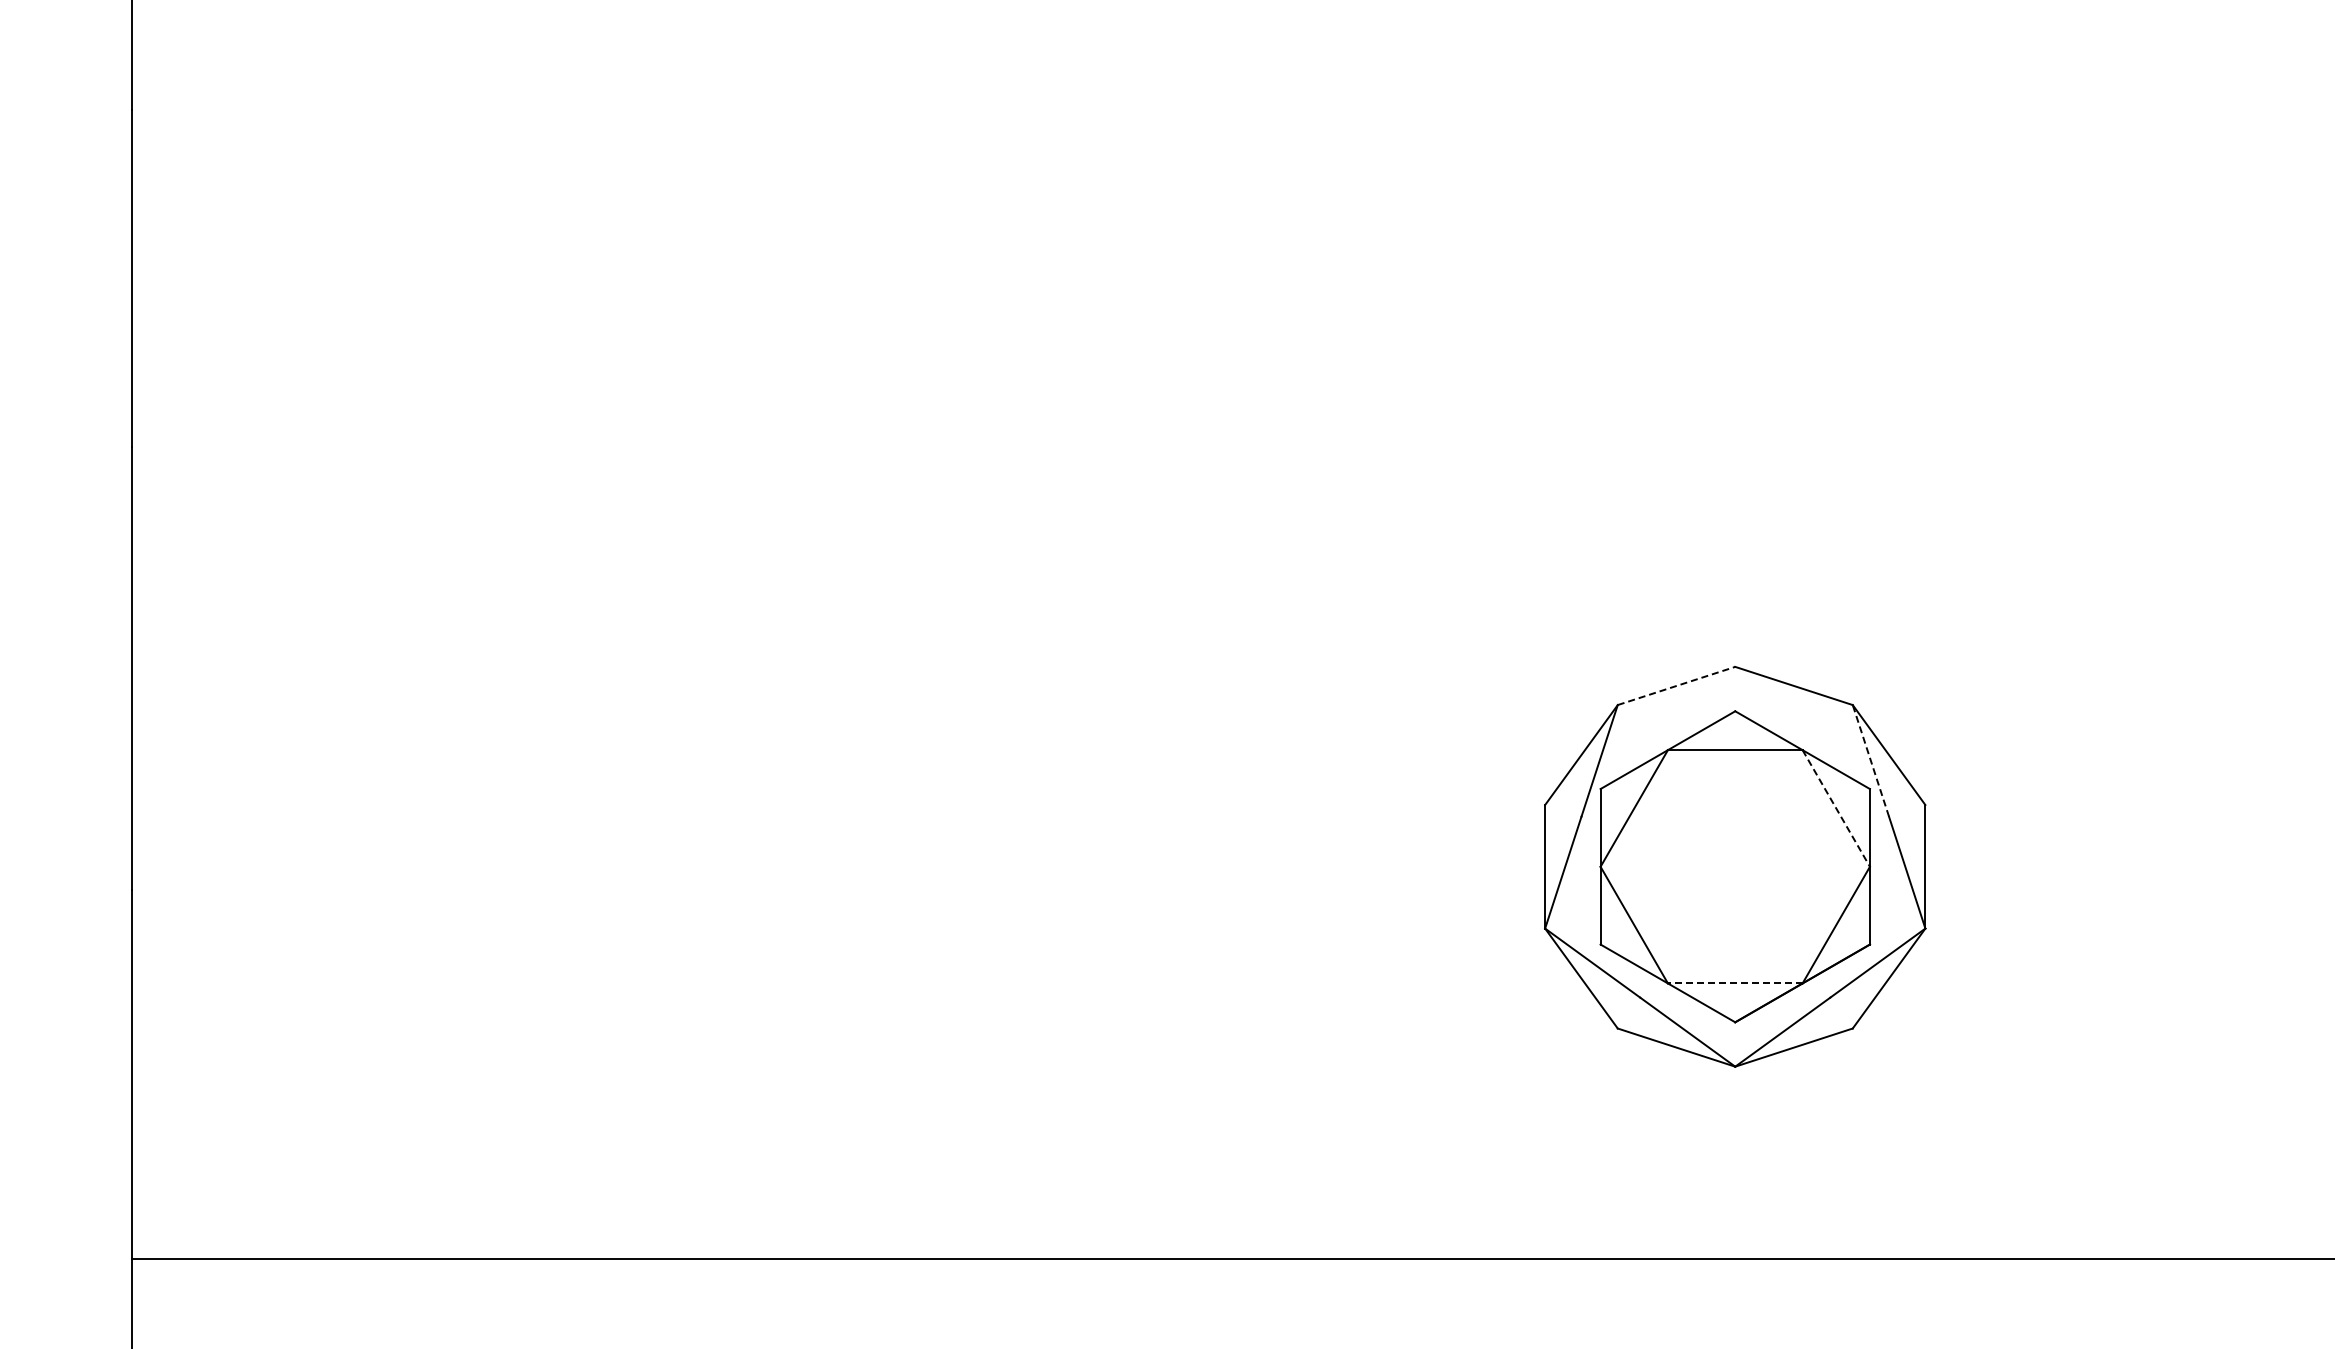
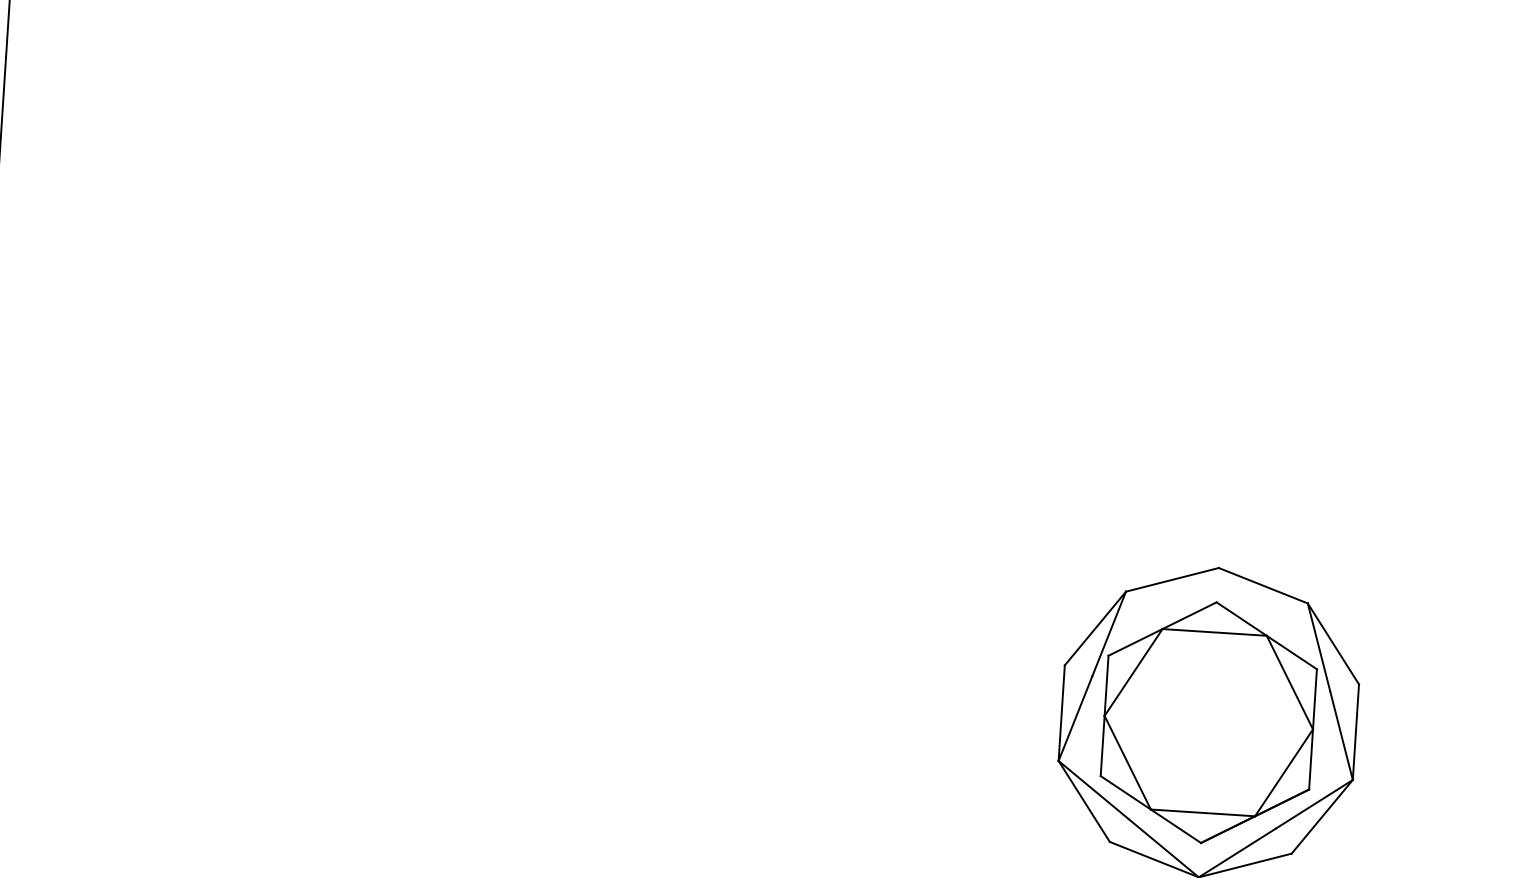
line: (1676, 685) -> (1172, 579), dashed -> solid
line: (1870, 760) -> (1318, 647), dashed -> solid
line: (1836, 808) -> (1290, 682), dashed -> solid
line: (1734, 983) -> (1202, 812), dashed -> solid

